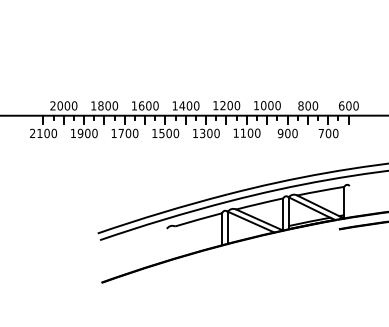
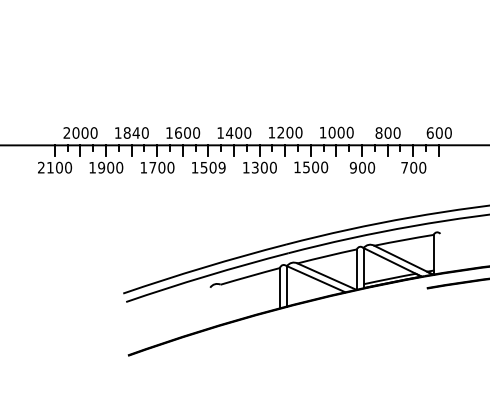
text: (107, 105) -> (135, 132), 1800 -> 1840
text: (175, 133) -> (221, 167), 1500 -> 1509
text: (243, 133) -> (306, 167), 1100 -> 1500

